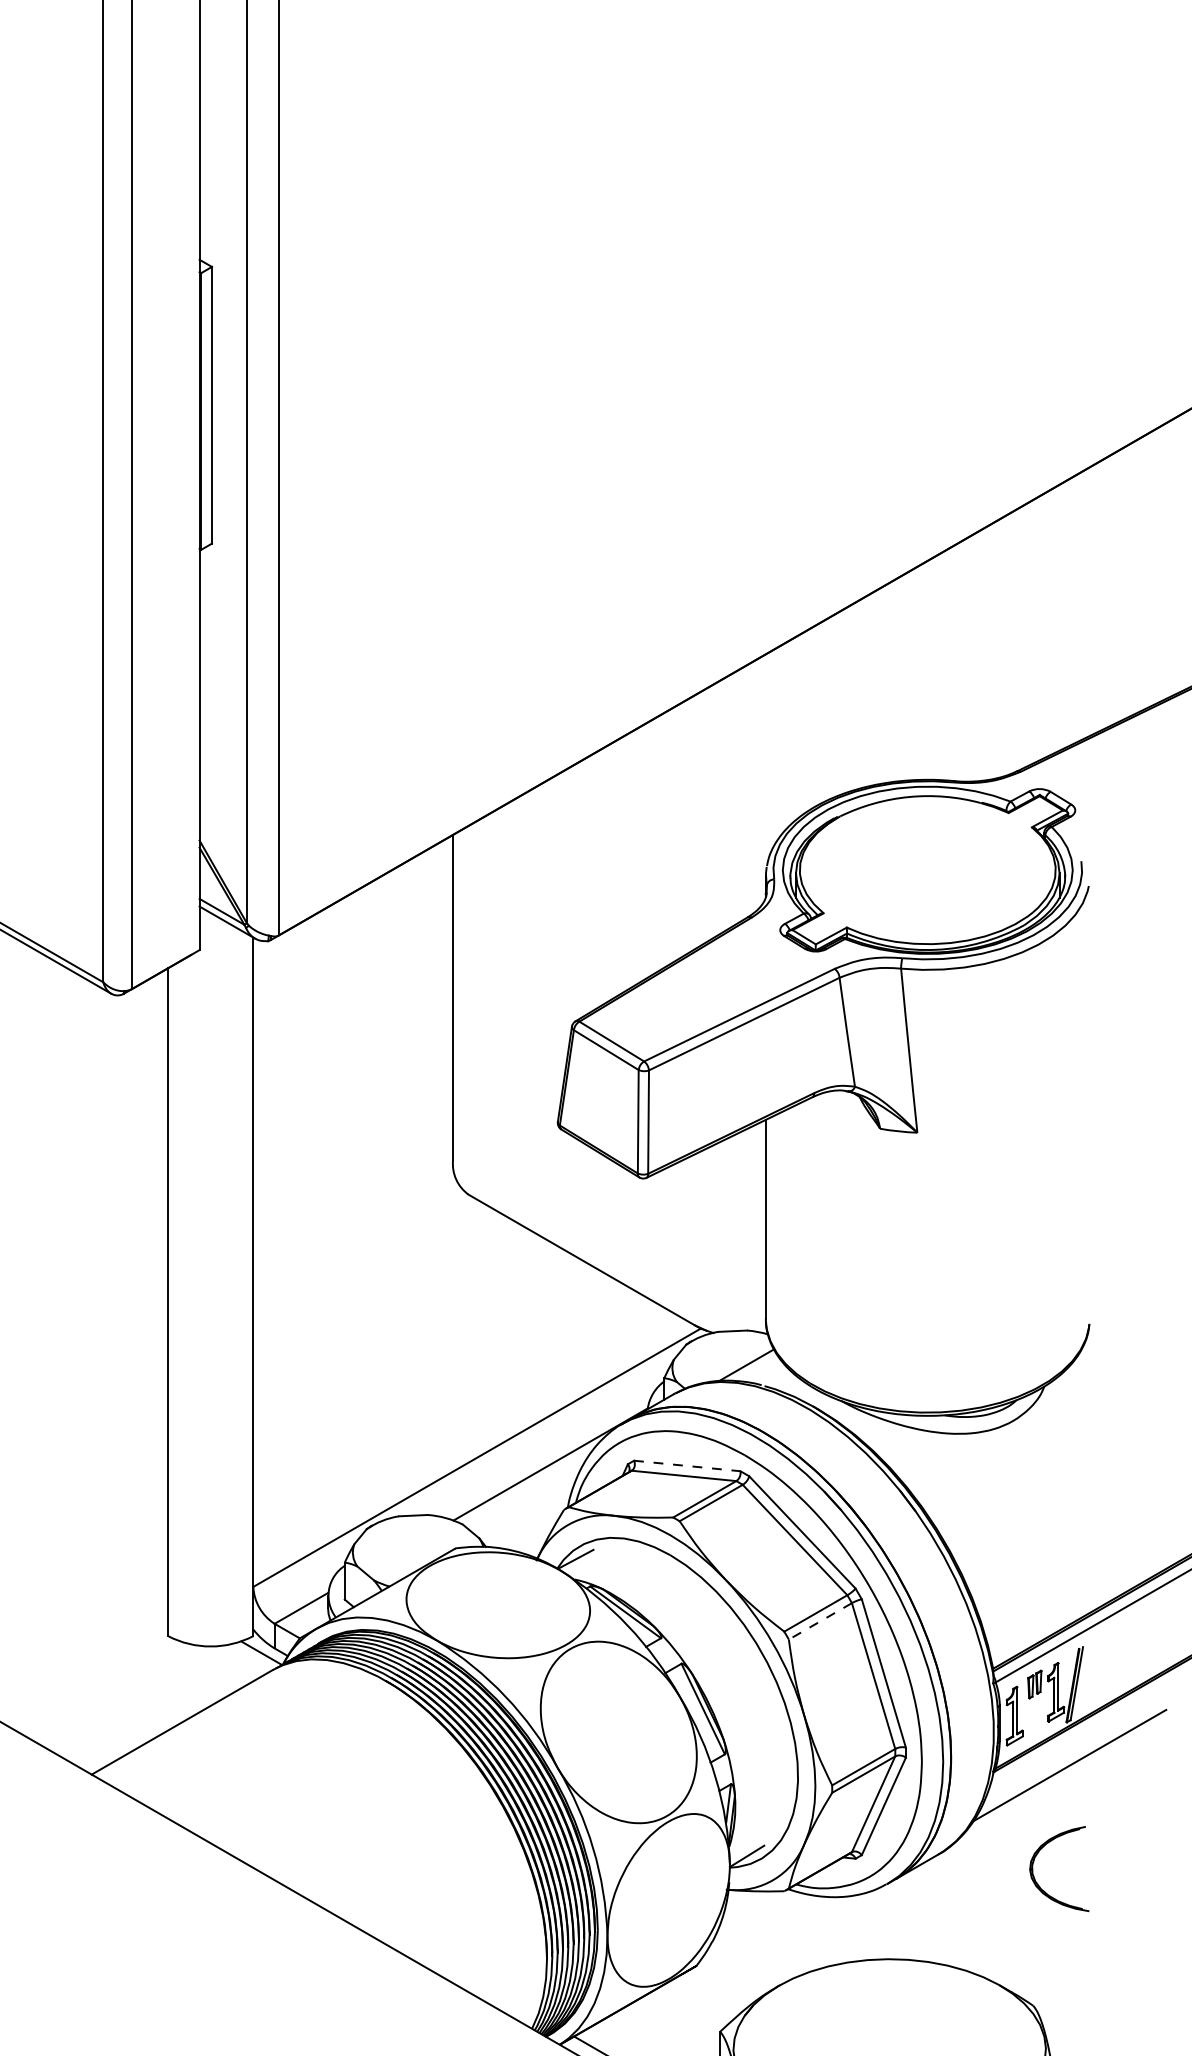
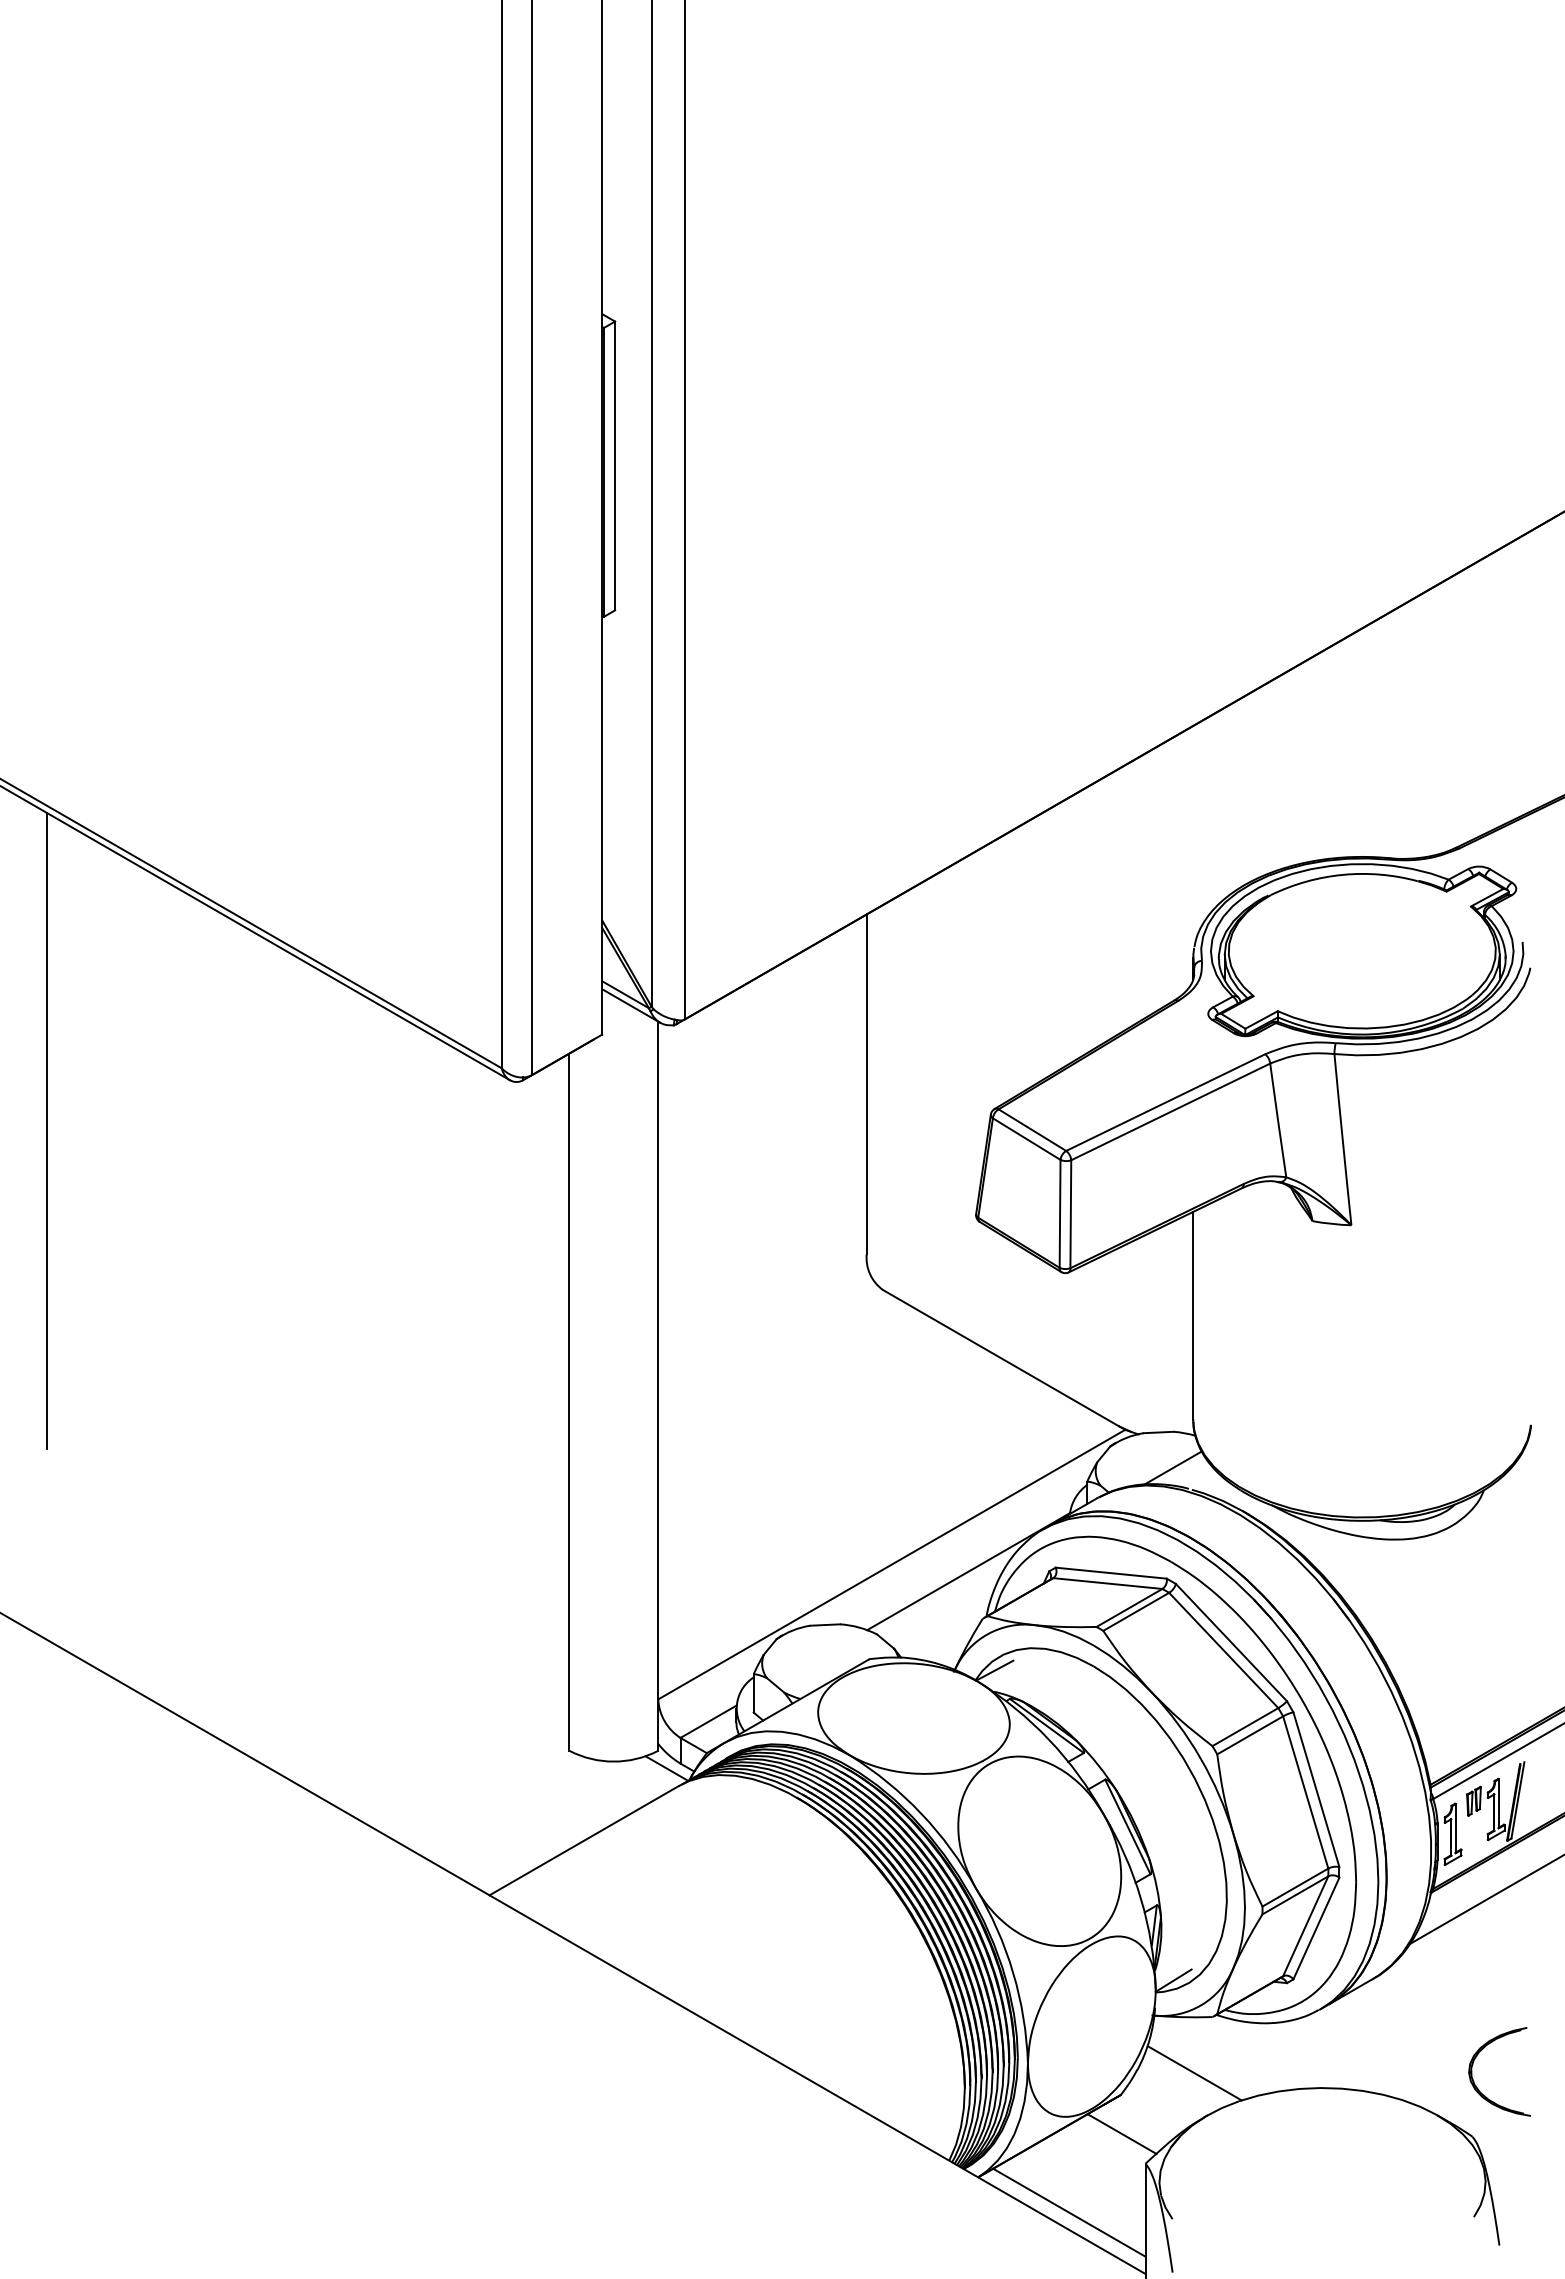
line: (687, 1466) -> (1111, 1573), dashed -> solid
line: (819, 1621) -> (1249, 1735), dashed -> solid
part: (1038, 1854) -> (1477, 2056), moved
line: (767, 1945) -> (1194, 2073), added
line: (697, 2002) -> (1121, 2133), added

